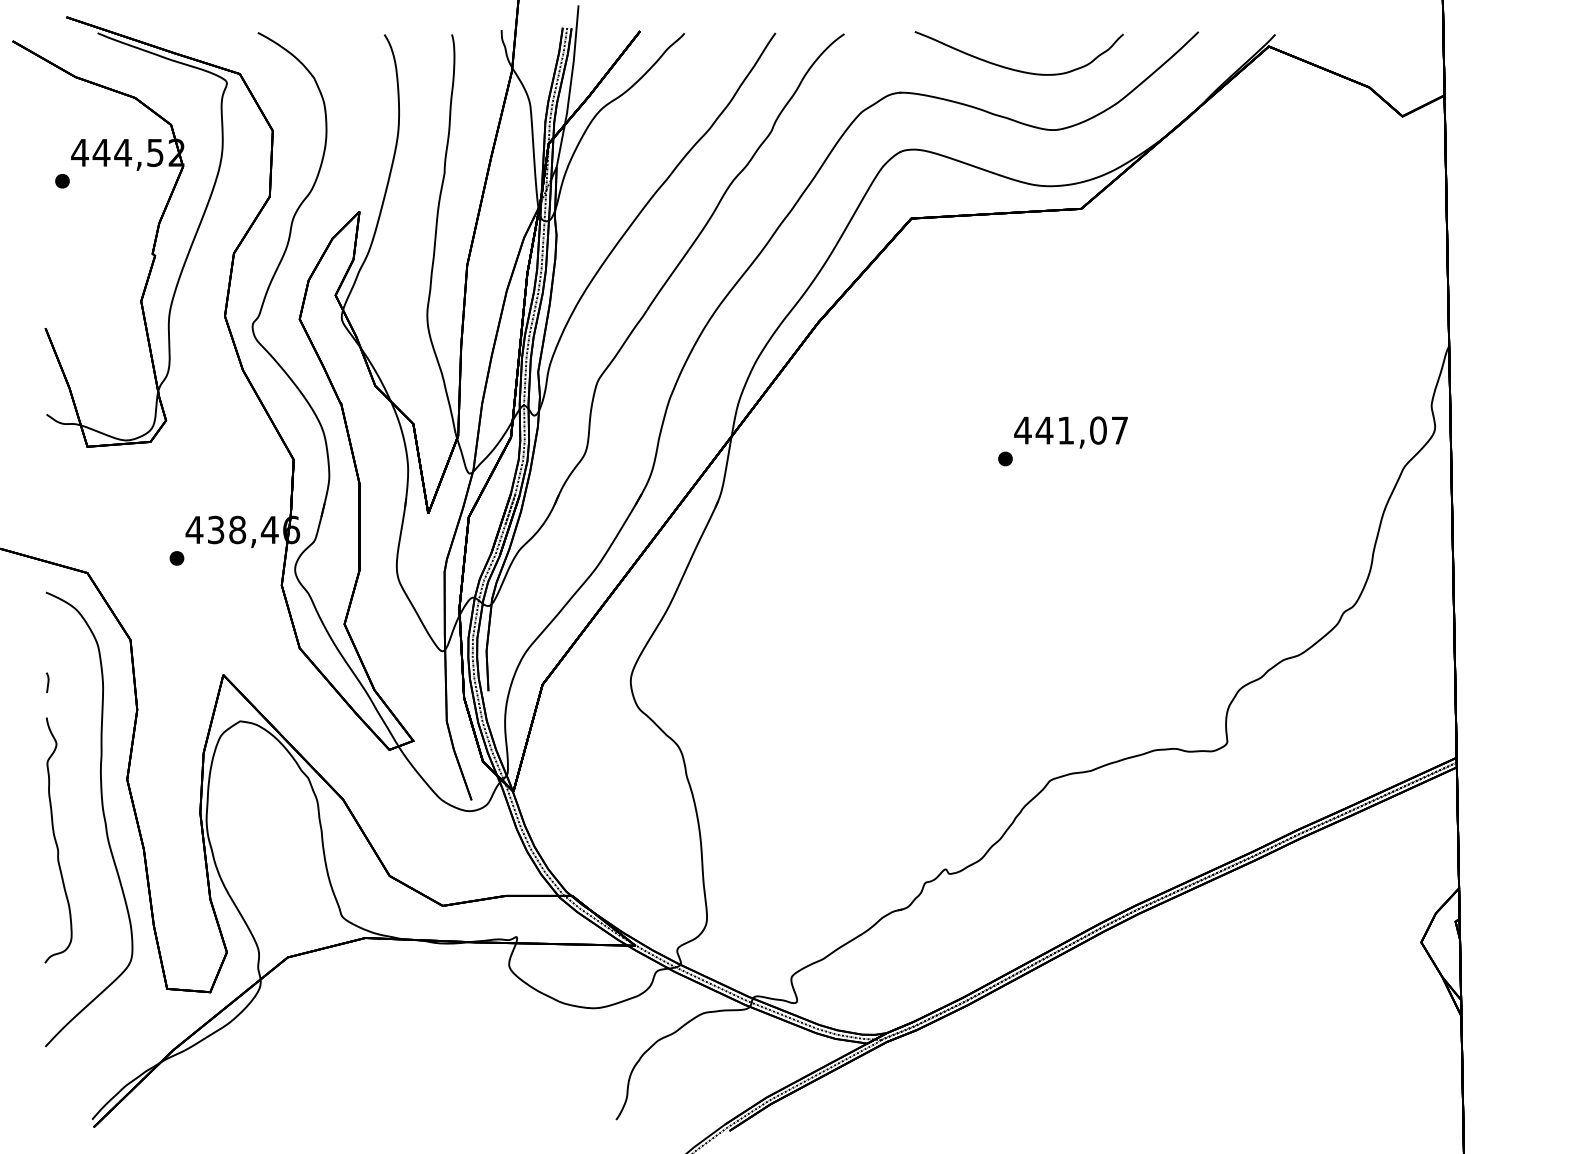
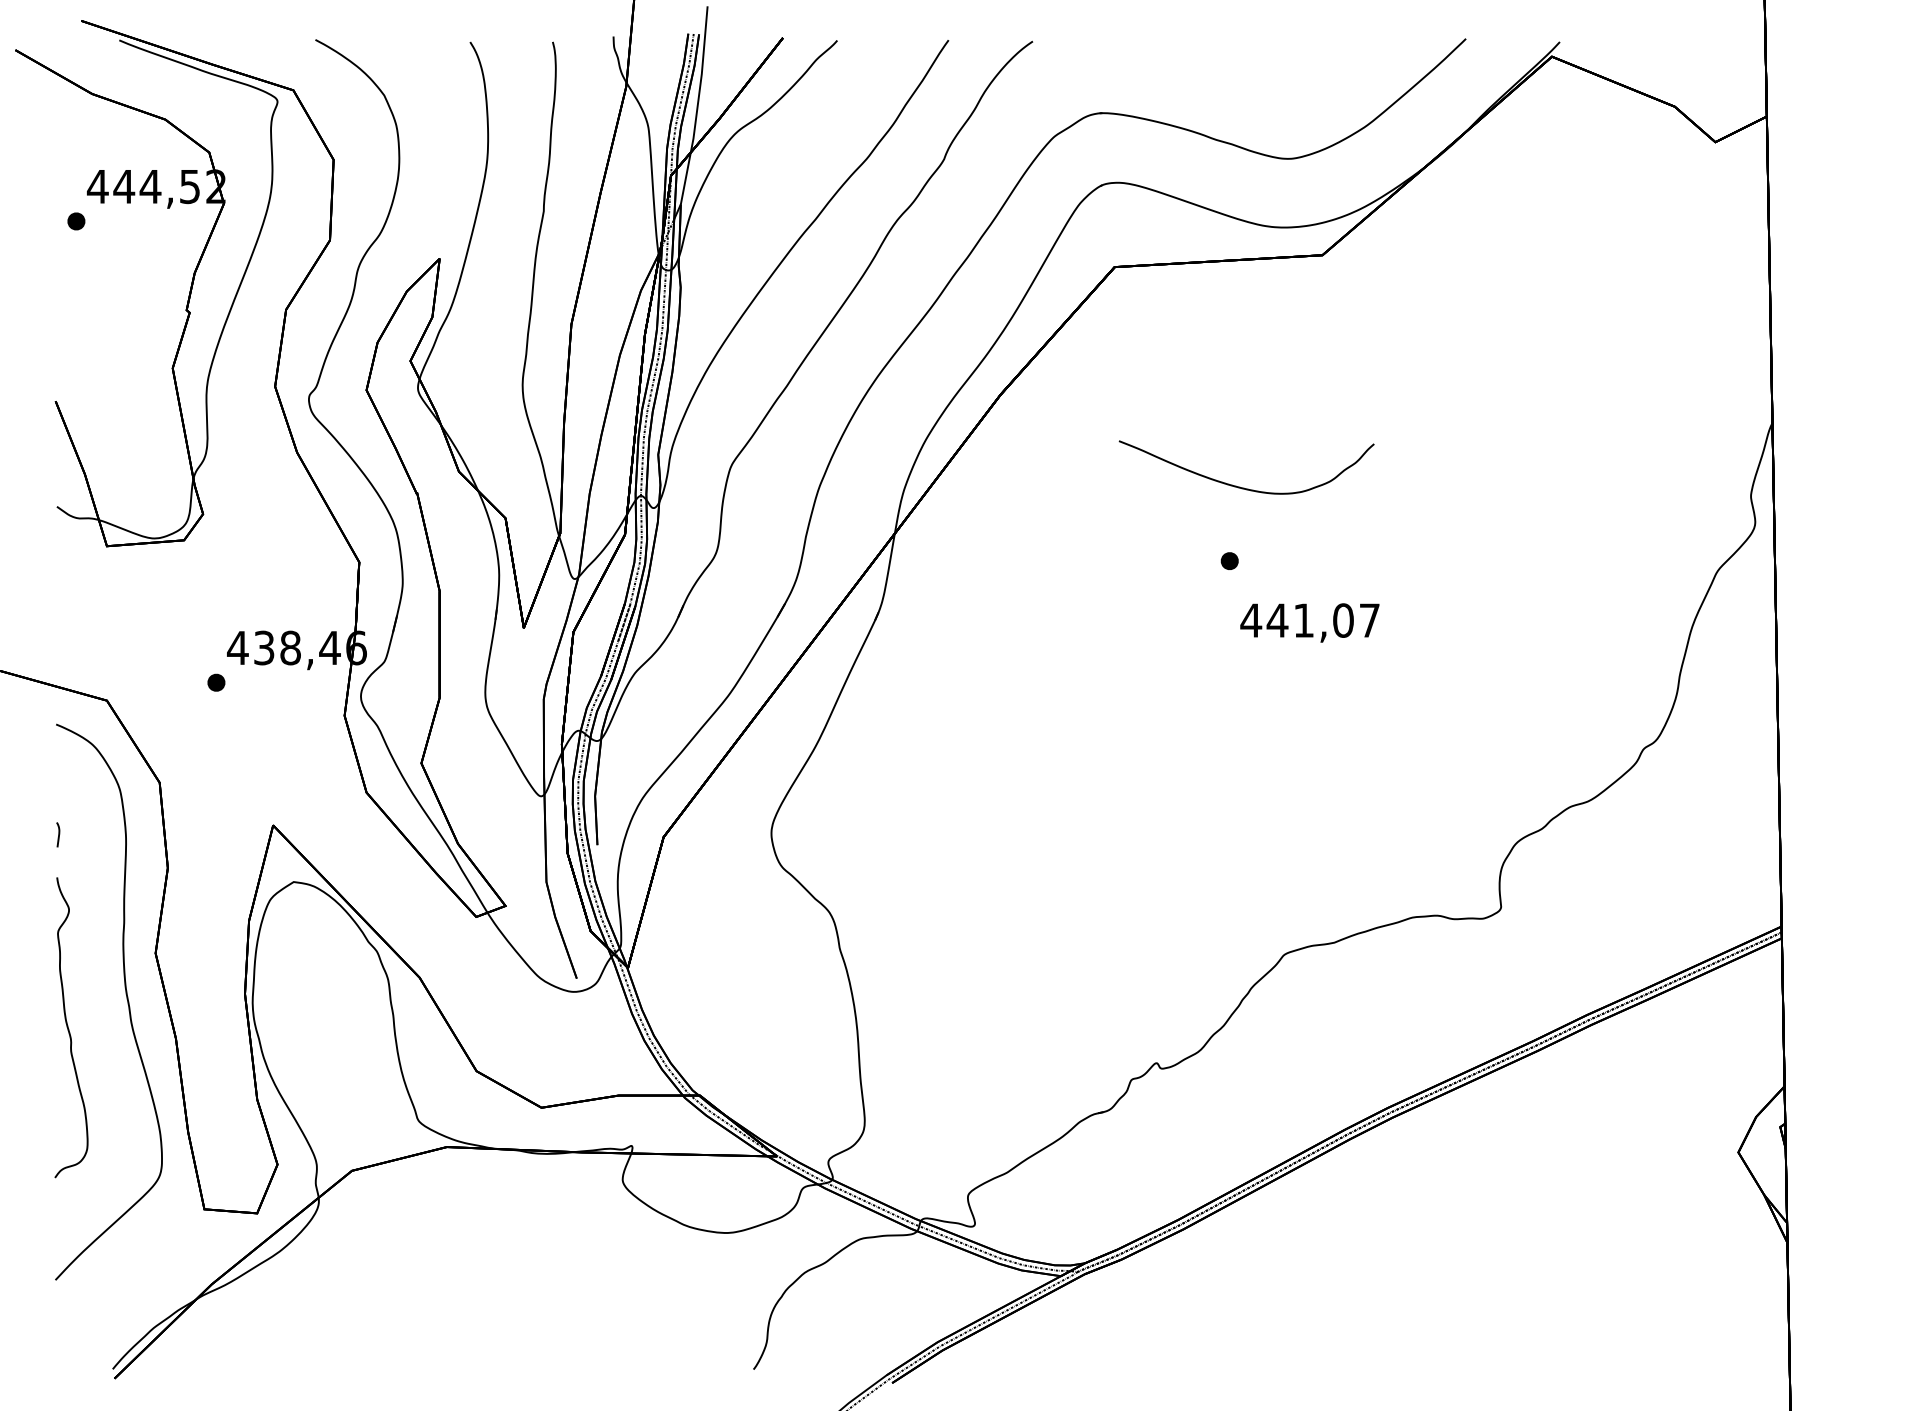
part: (1013, 68) -> (1239, 485), moved
text: (1070, 432) -> (1309, 622), moved

